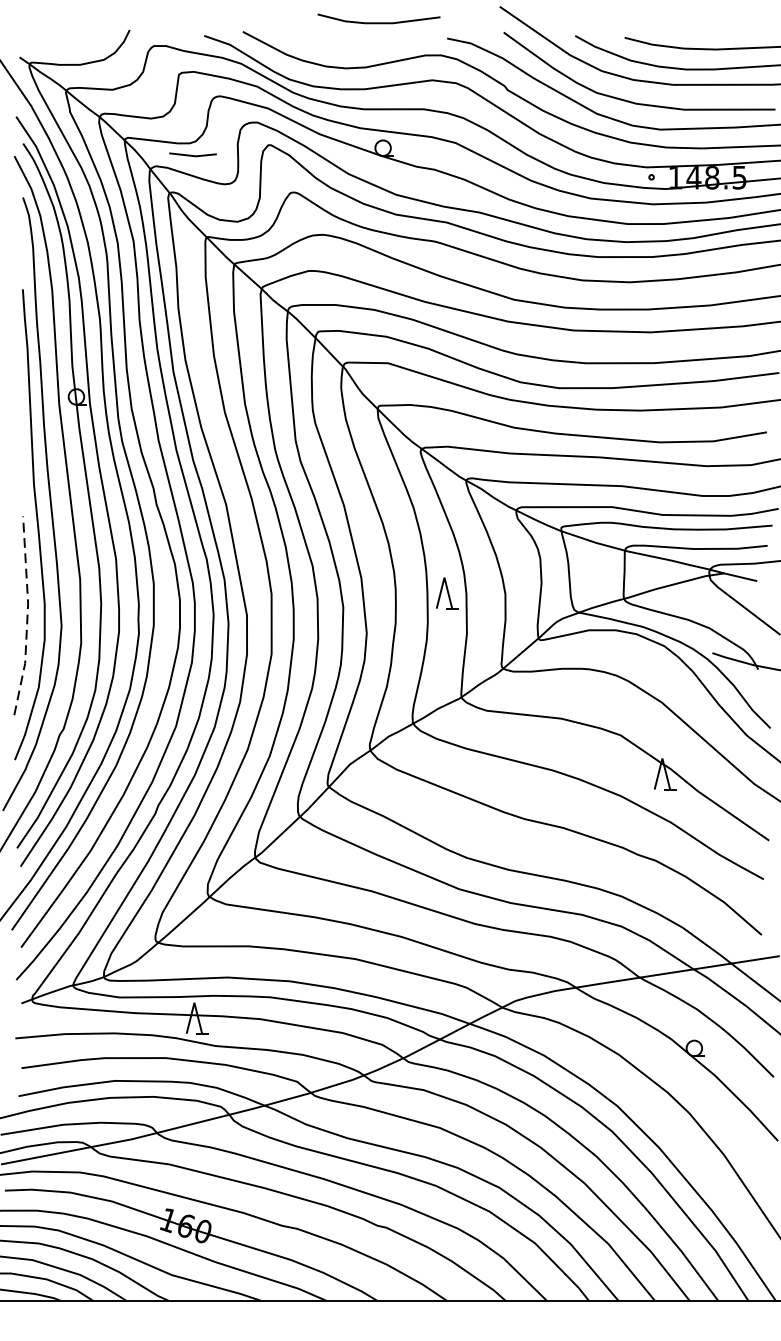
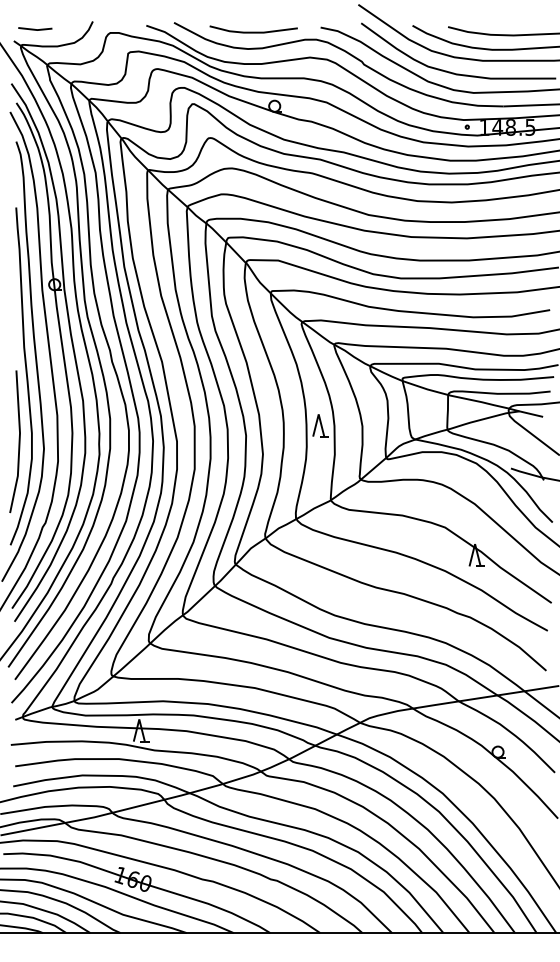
line: (378, 21) -> (253, 31), moved
line: (191, 154) -> (34, 28), moved
line: (27, 616) -> (19, 442), dashed -> solid

